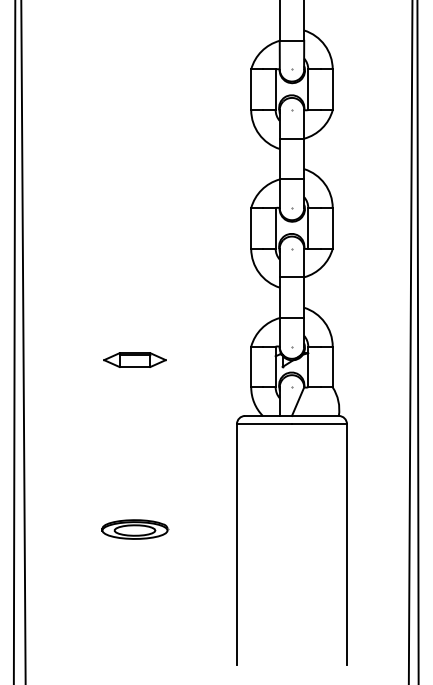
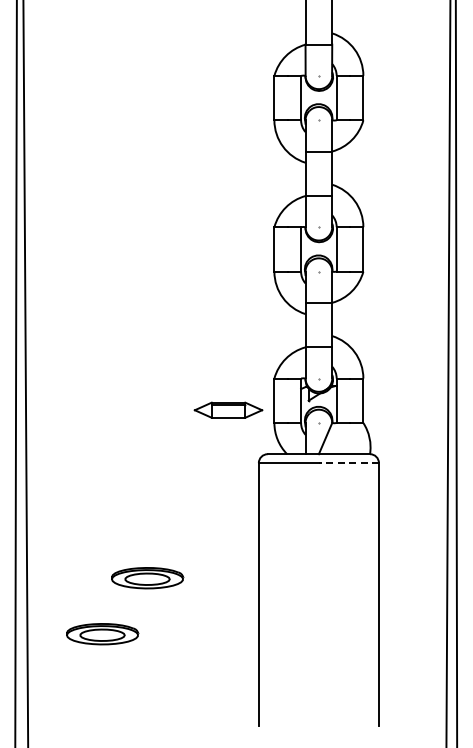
part: (134, 359) -> (228, 409), moved
line: (319, 424) -> (348, 463), solid -> dashed
part: (93, 581) -> (102, 634), added

